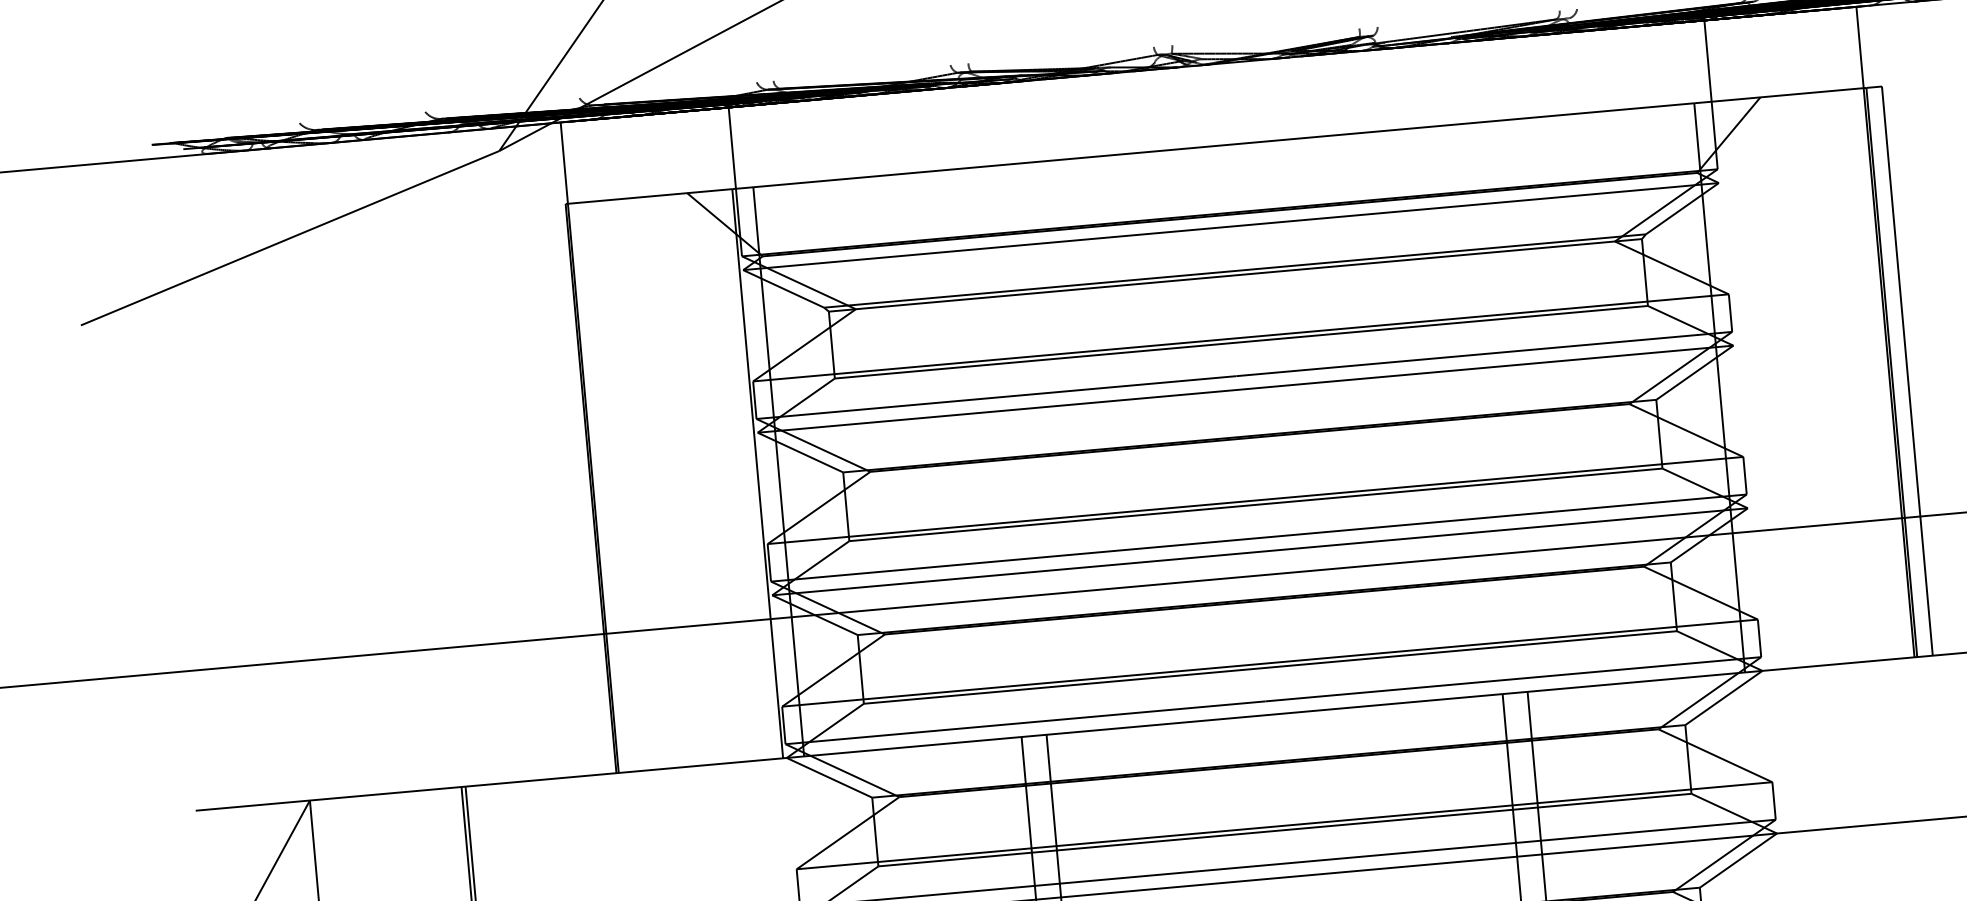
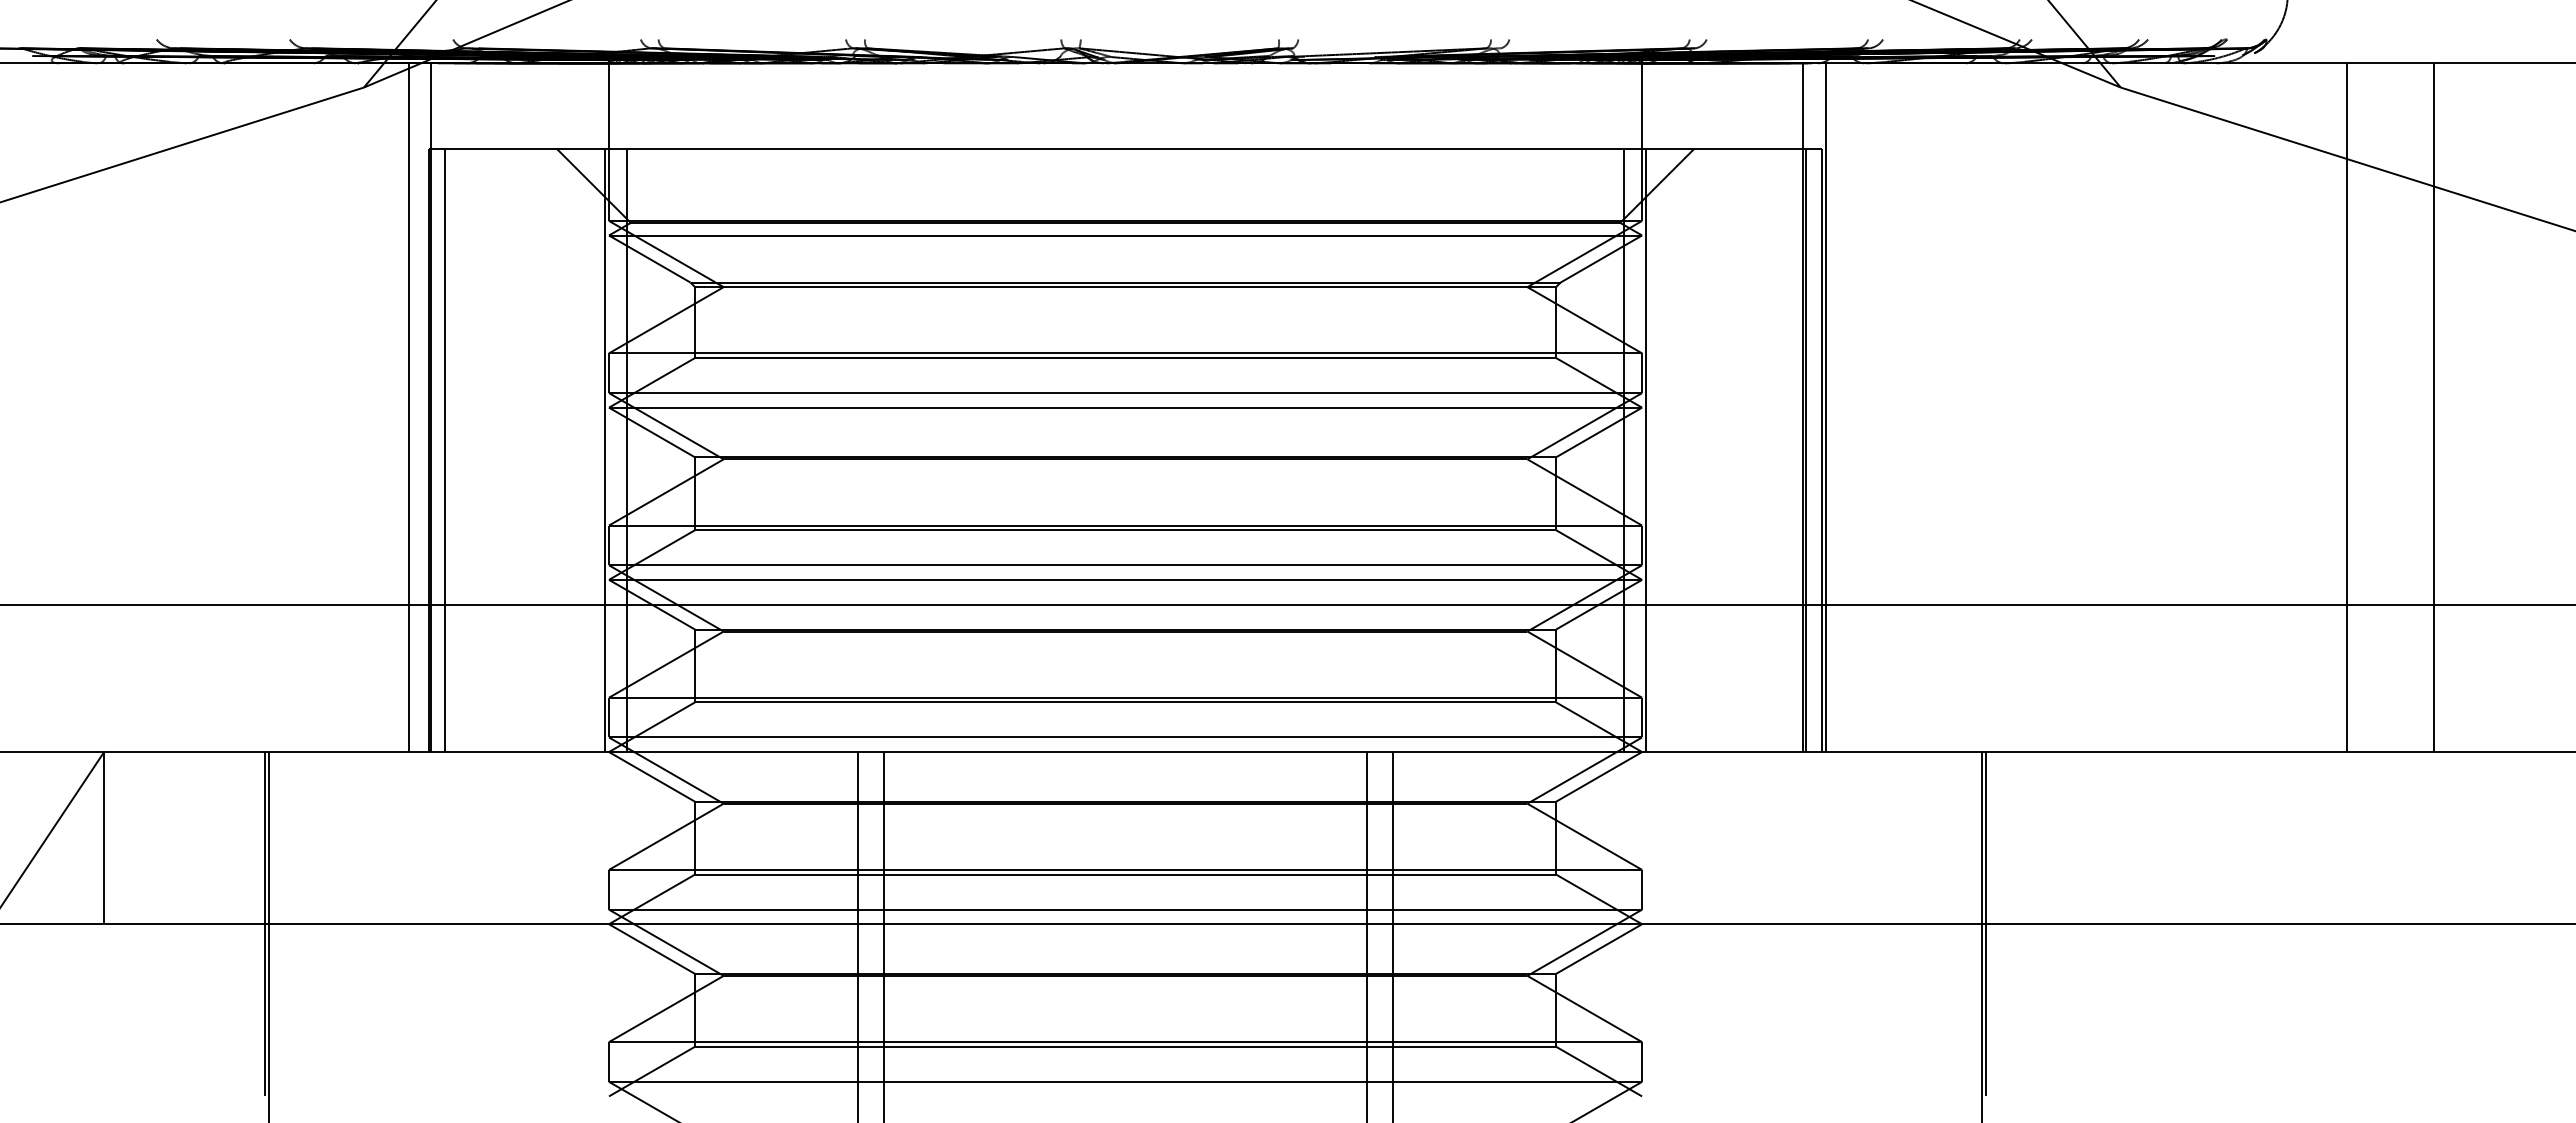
line: (1906, 330) -> (1825, 407), added
line: (1740, 385) -> (1645, 450), added
line: (568, 449) -> (408, 407), added
line: (606, 486) -> (445, 450), added

